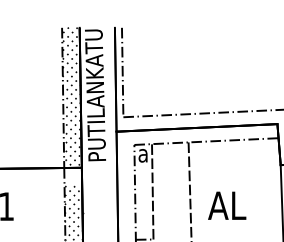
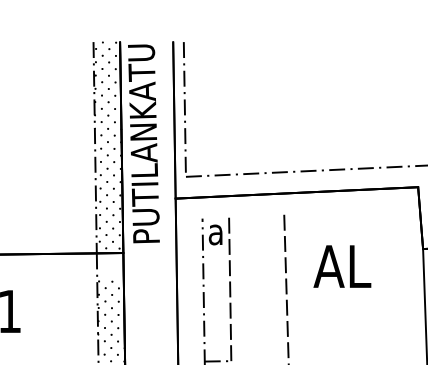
line: (206, 141) -> (311, 213), removed
text: (227, 205) -> (342, 266), moved

